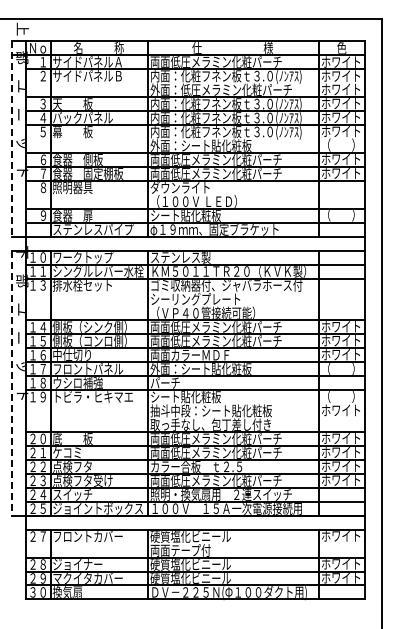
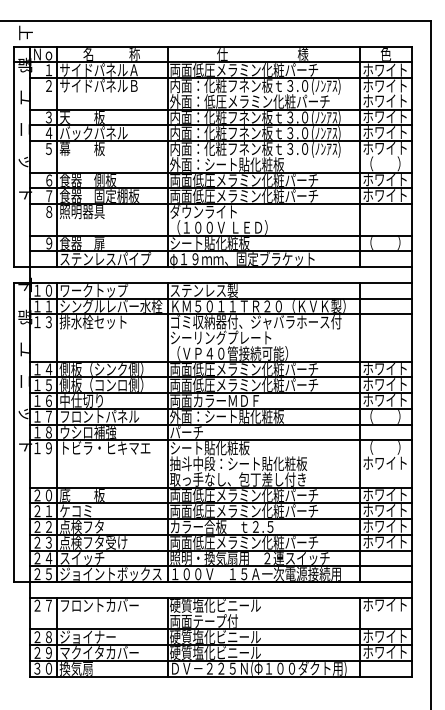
line: (12, 138) -> (14, 156), dashed -> solid
line: (12, 383) -> (14, 432), dashed -> solid

